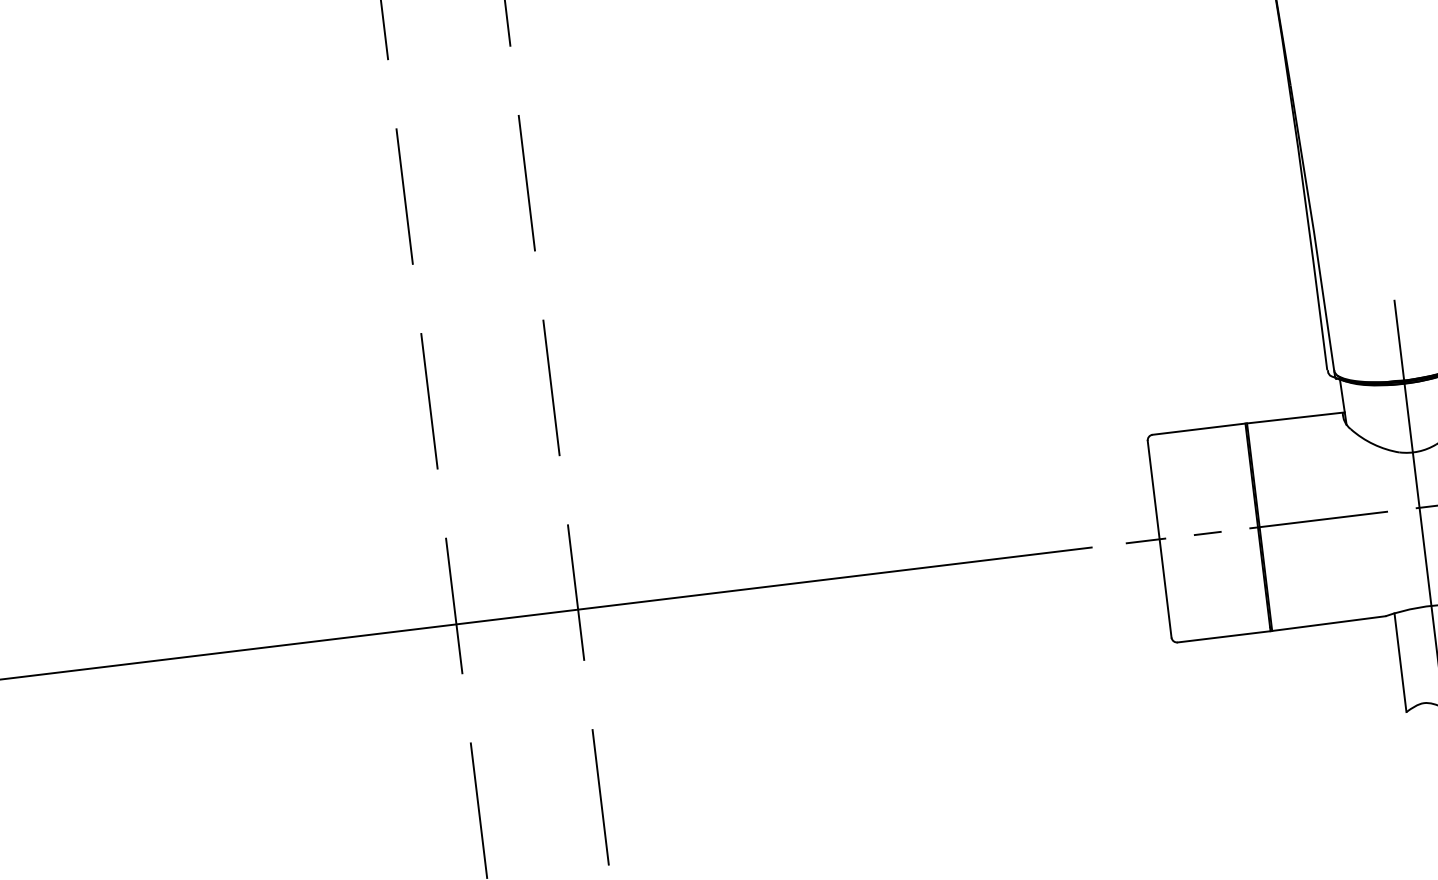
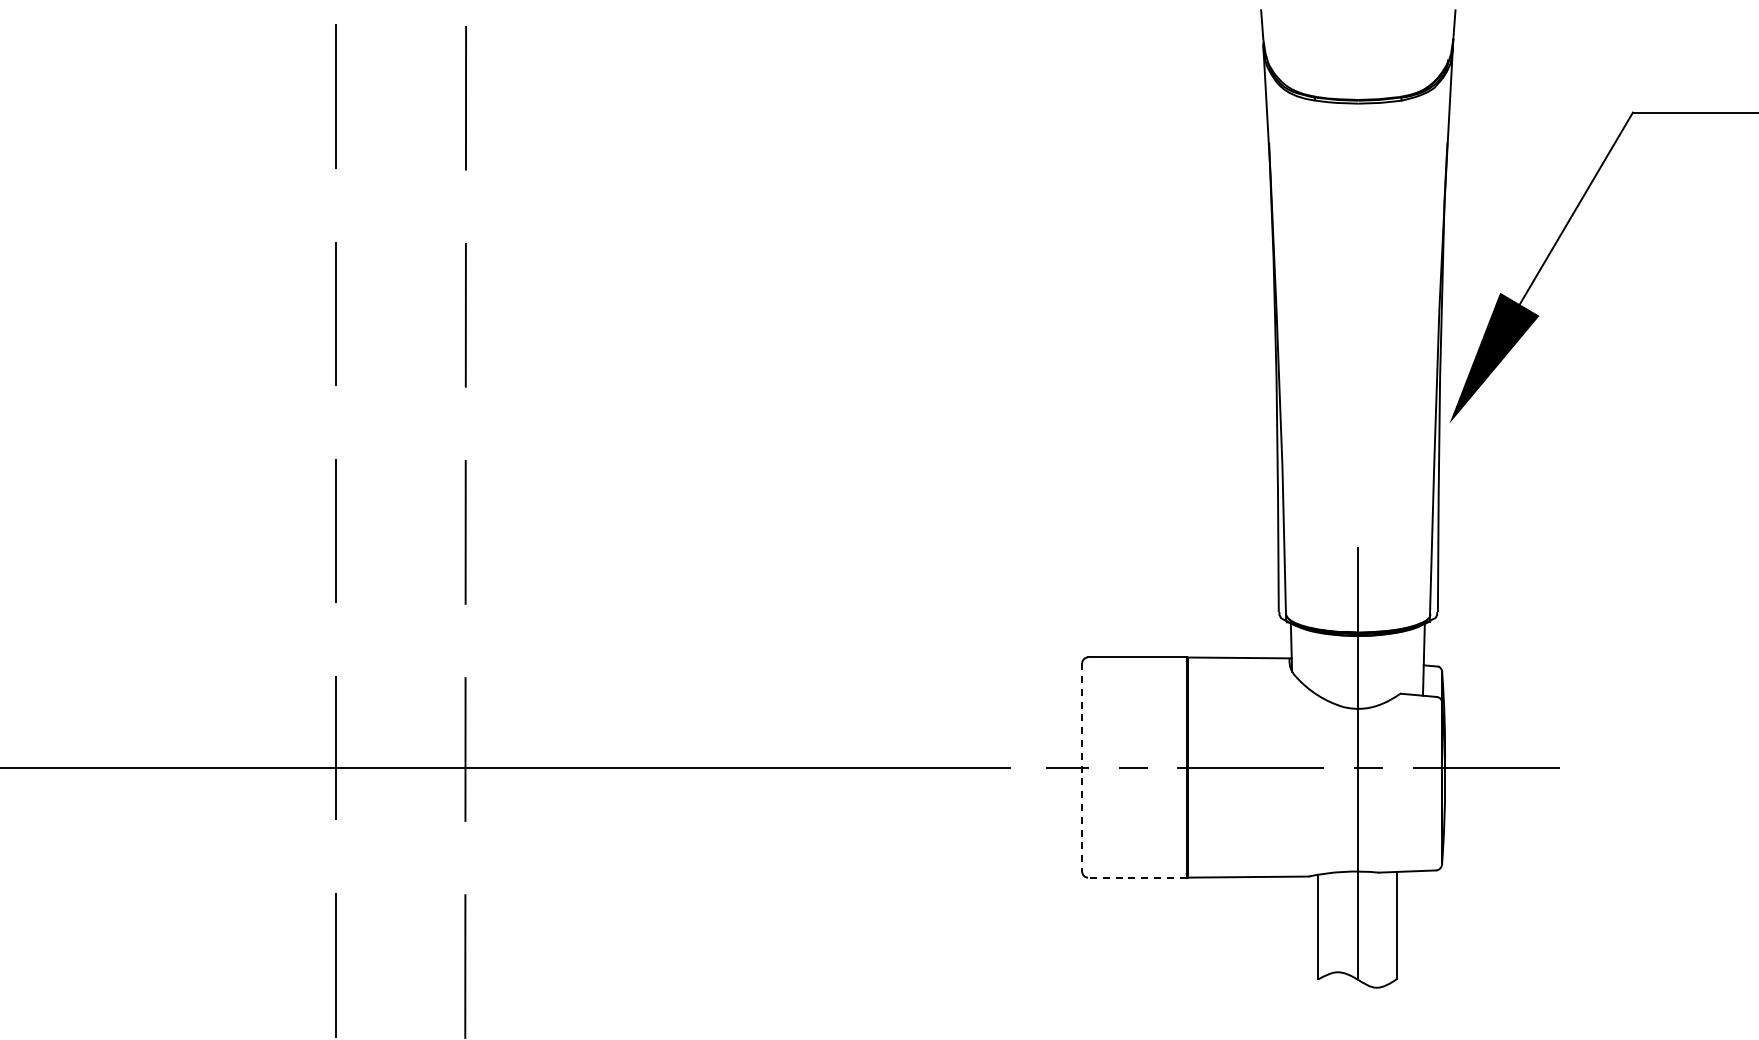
line: (1160, 540) -> (1082, 768), solid -> dashed
line: (1223, 636) -> (1136, 877), solid -> dashed

